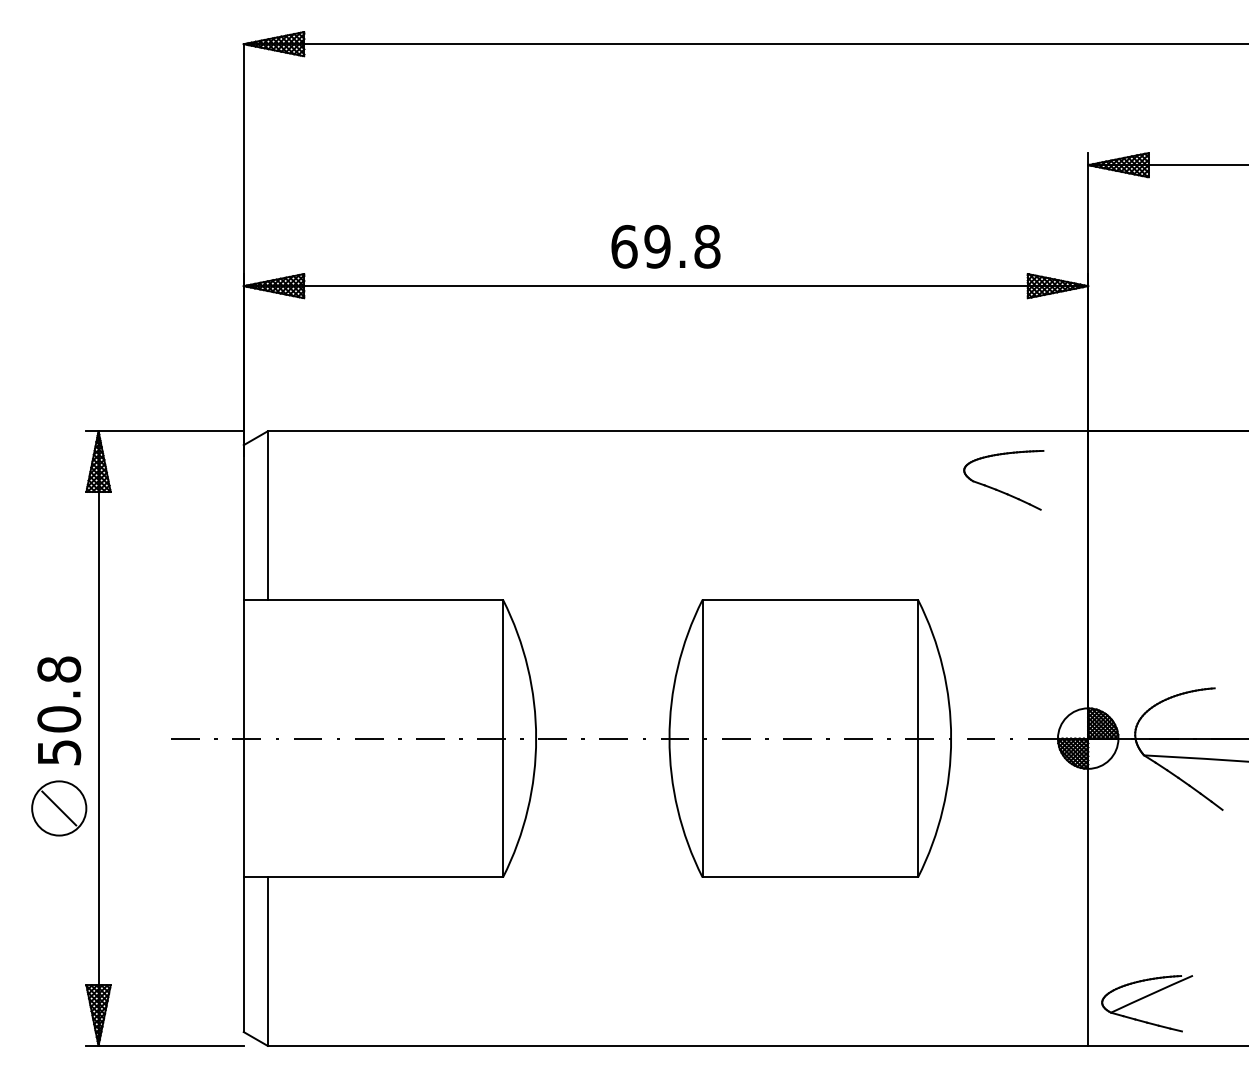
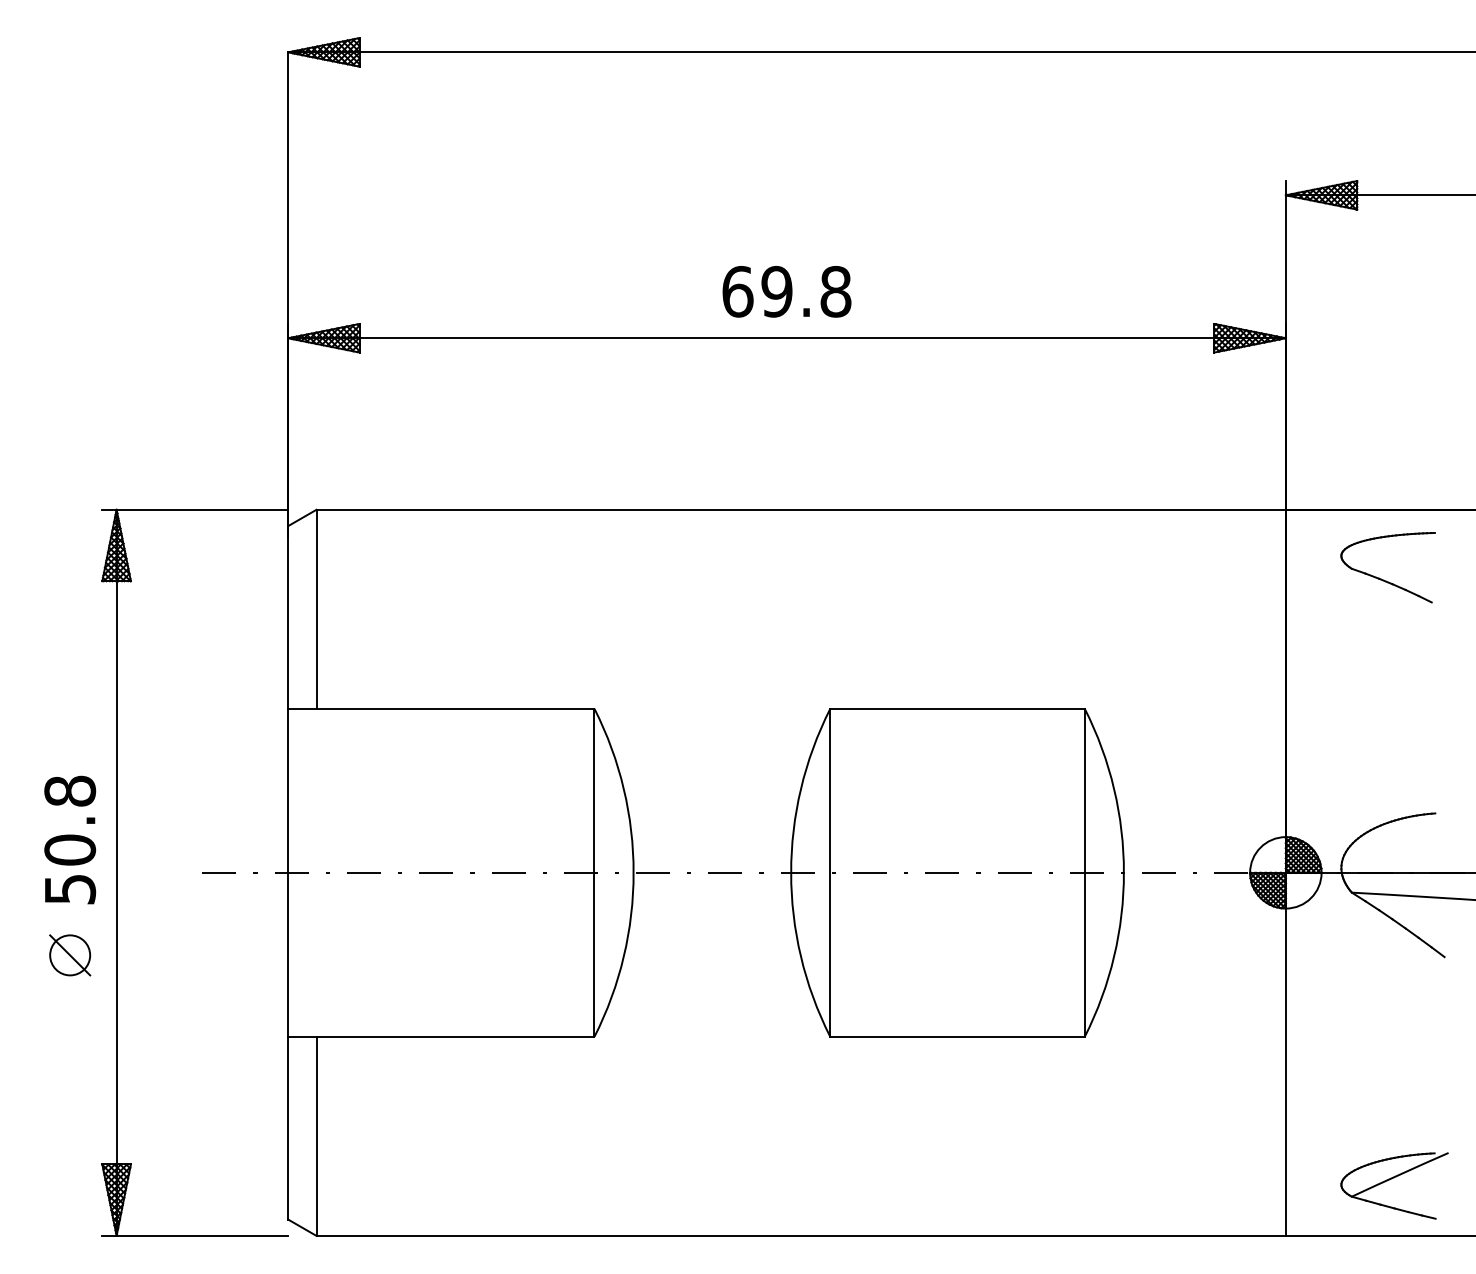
part: (998, 489) -> (1381, 578), moved
circle: (59, 808) -> (70, 955), size x0.62
part: (1144, 998) -> (1391, 1179), moved

